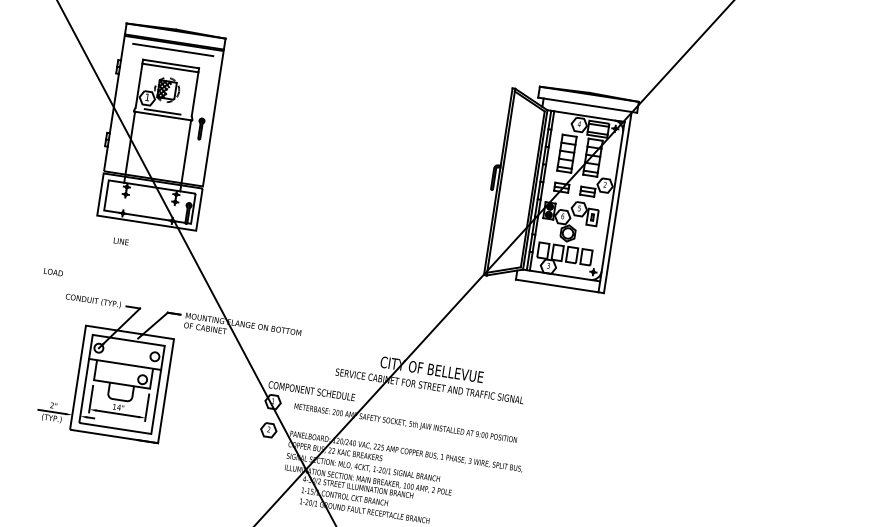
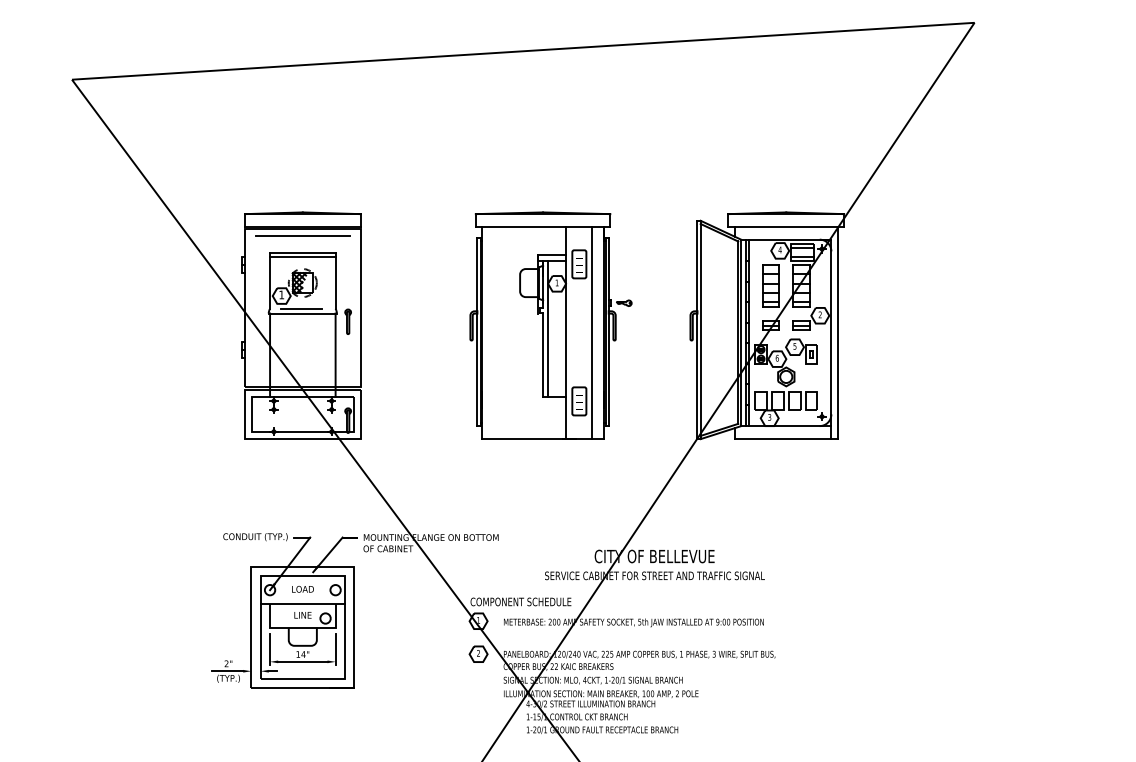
part: (373, 158) -> (550, 325), added
text: (120, 241) -> (302, 615), moved
text: (53, 272) -> (302, 589), moved

